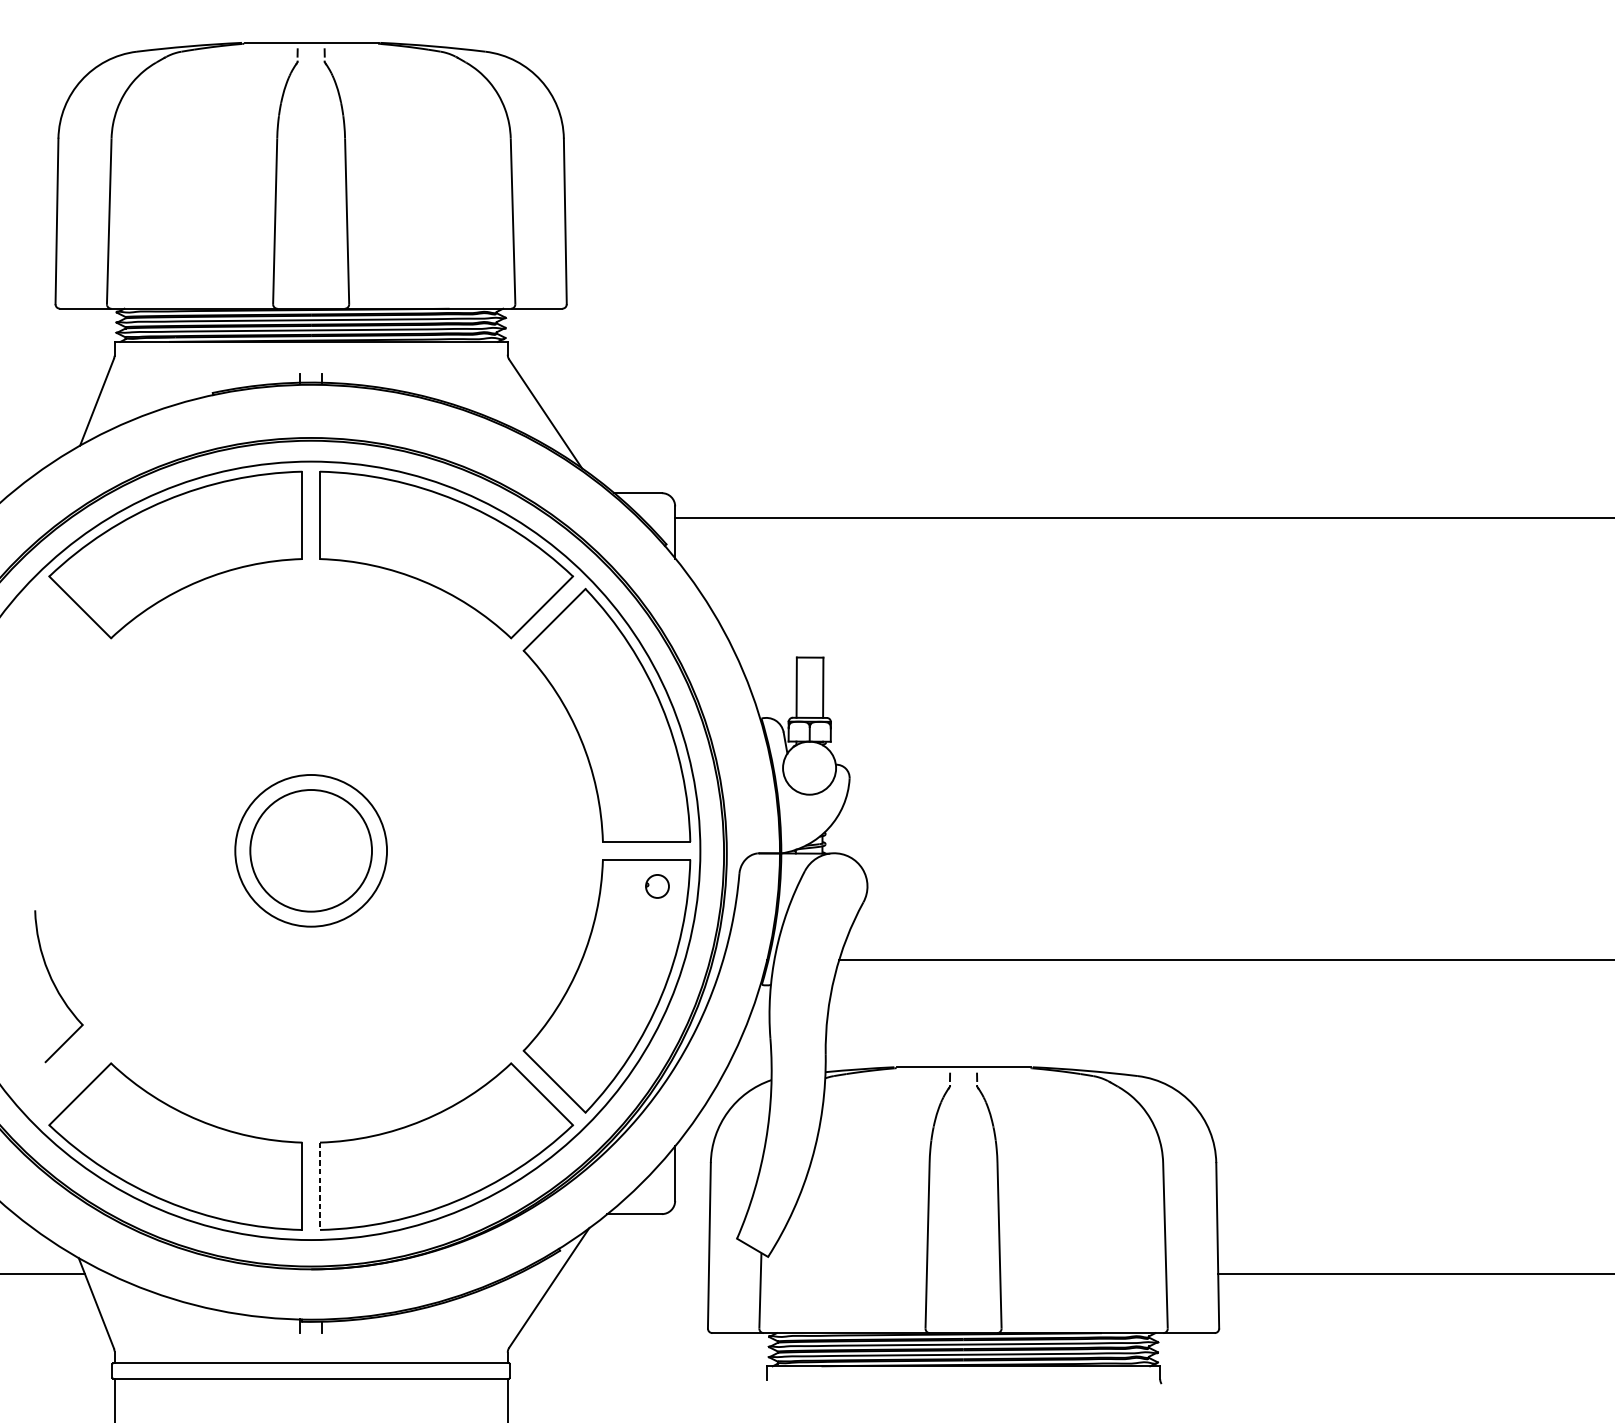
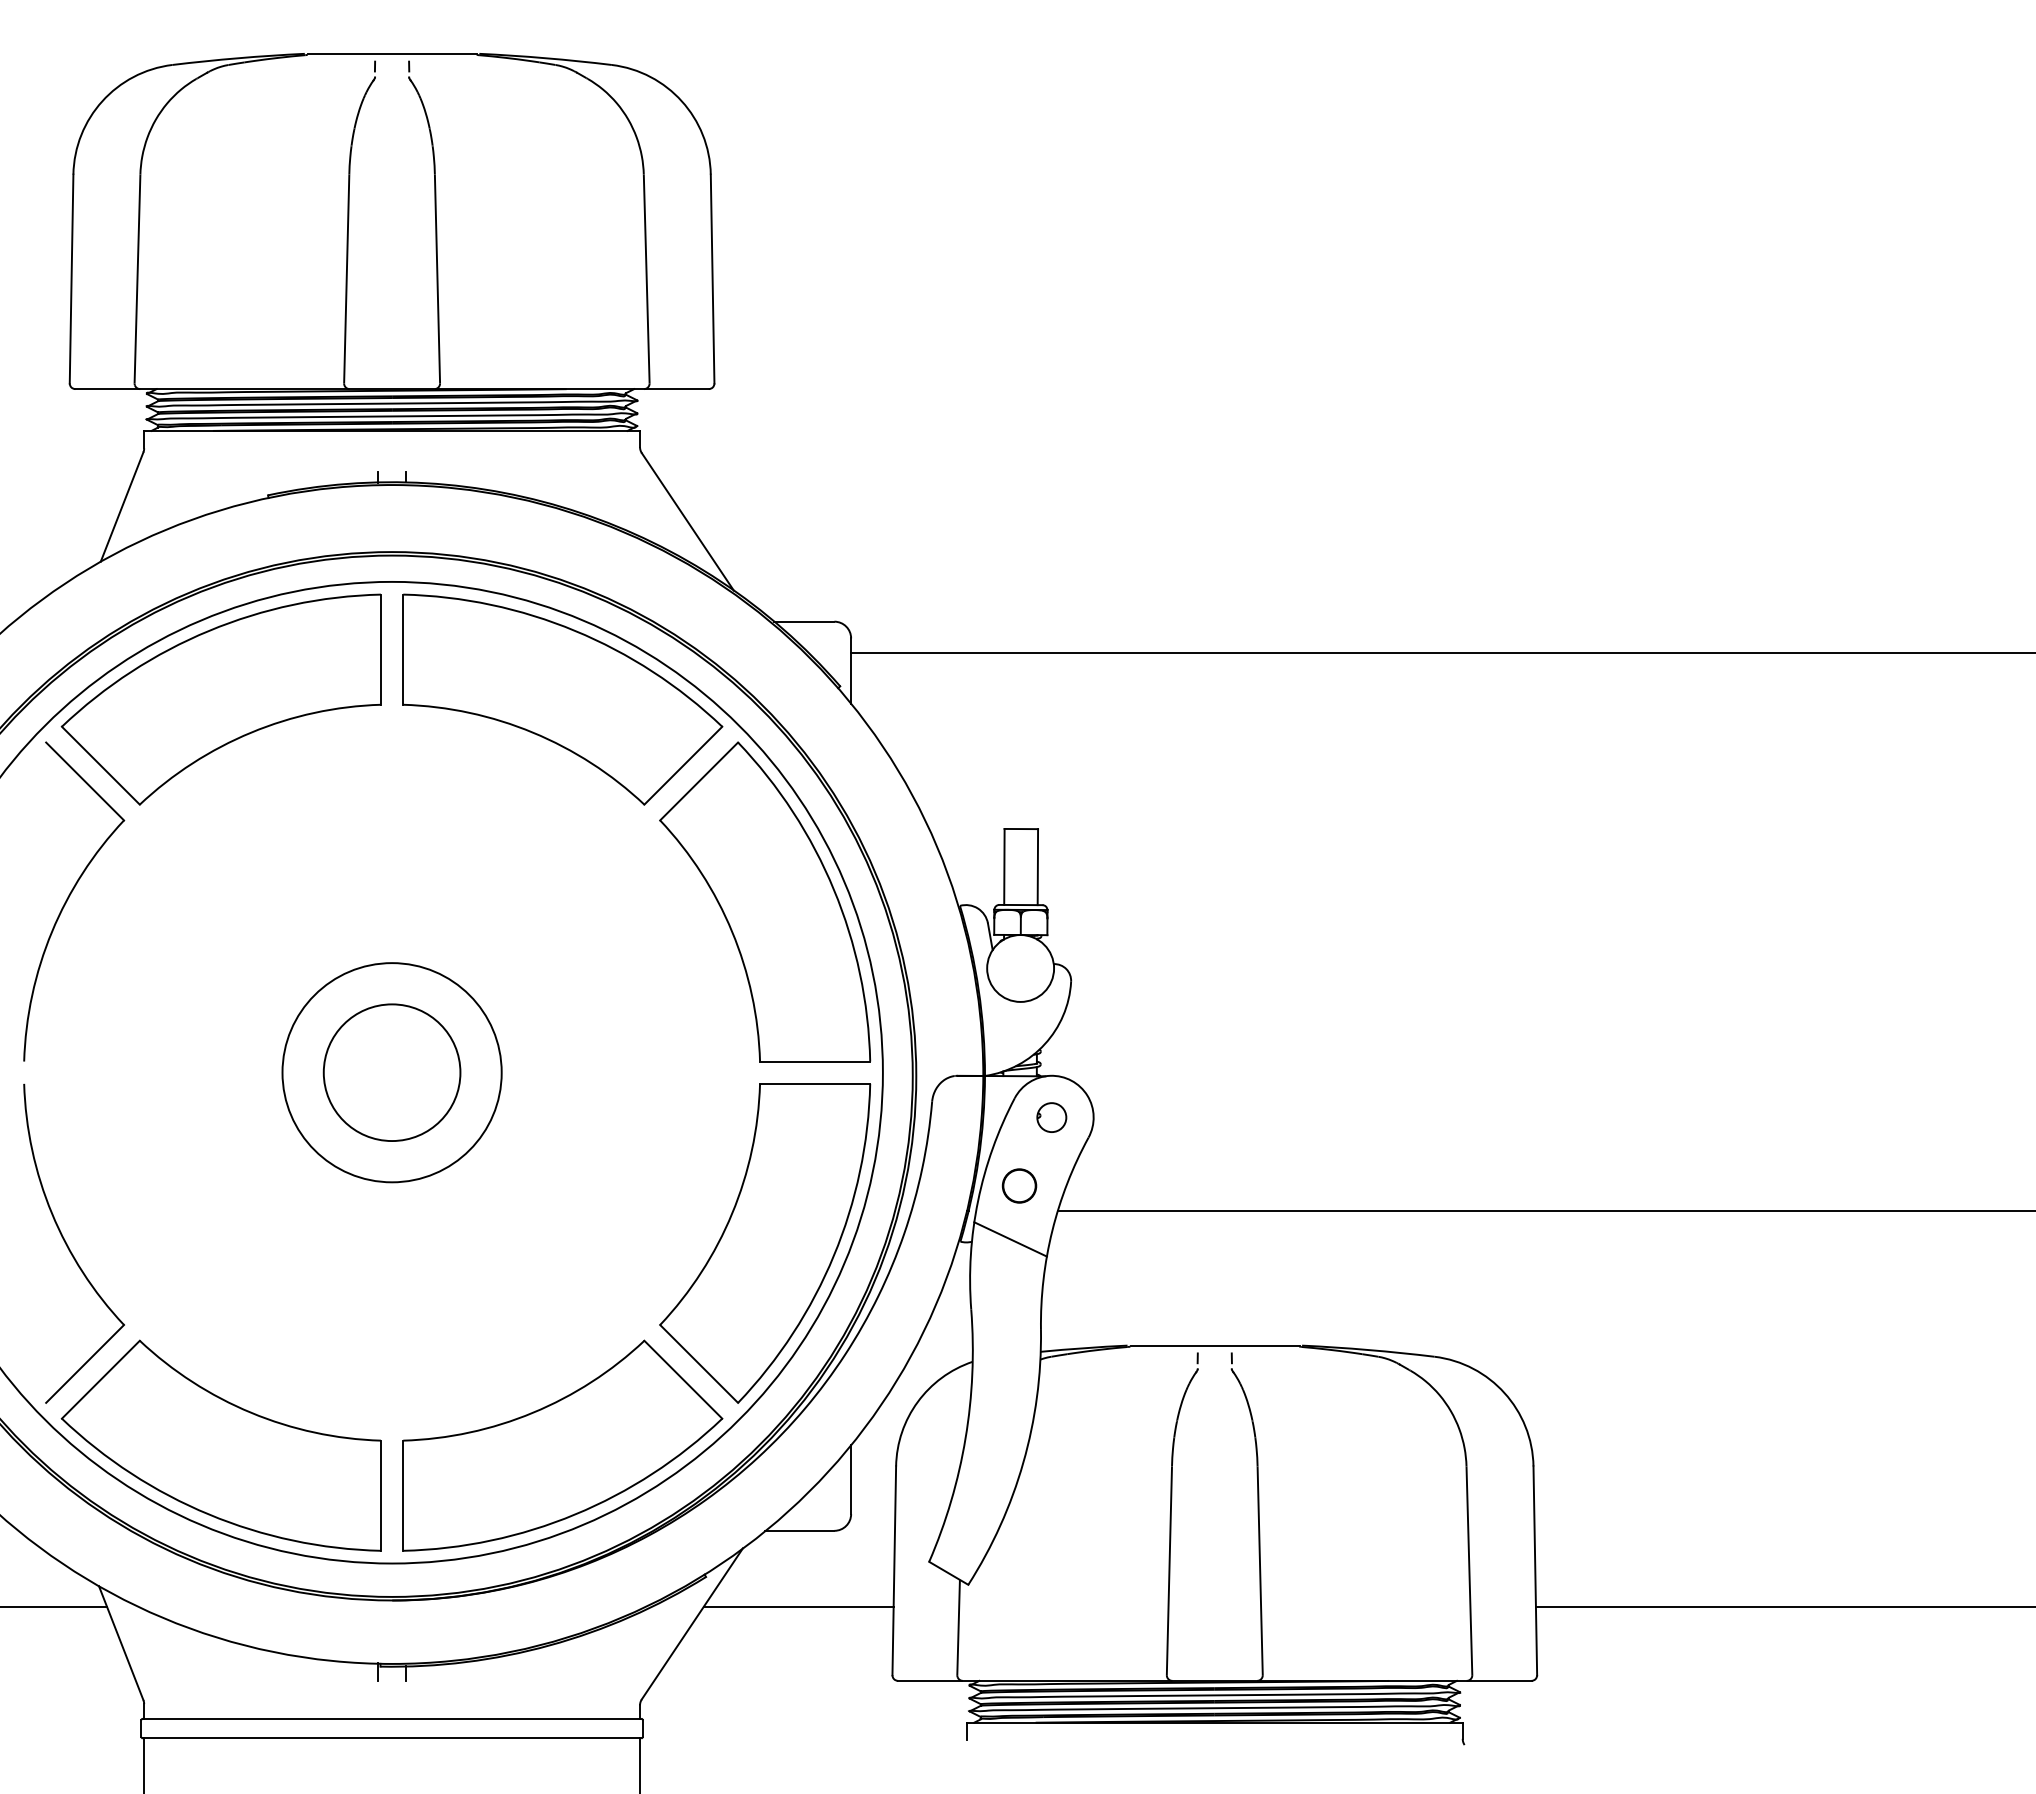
part: (54, 713) -> (68, 899), added
circle: (310, 850) -> (391, 1072), size x0.71
circle: (310, 850) -> (391, 1072), size x1.43
part: (657, 886) -> (1051, 1117), moved
part: (808, 940) -> (1019, 1185), added
line: (801, 983) -> (1010, 1239), added
part: (58, 986) -> (73, 1243), size x1.67
line: (320, 1186) -> (403, 1496), dashed -> solid
line: (633, 1274) -> (798, 1606), added

